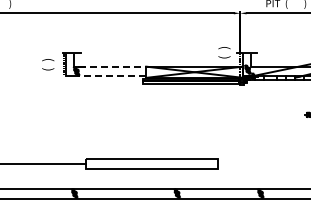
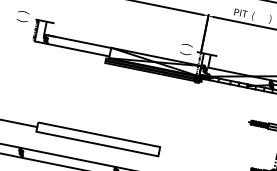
text: (48, 64) -> (23, 16), moved
line: (112, 66) -> (80, 41), dashed -> solid
line: (111, 75) -> (77, 49), dashed -> solid

